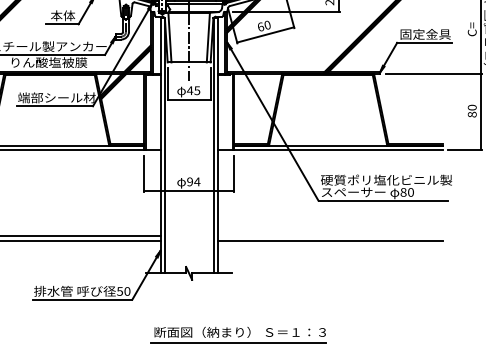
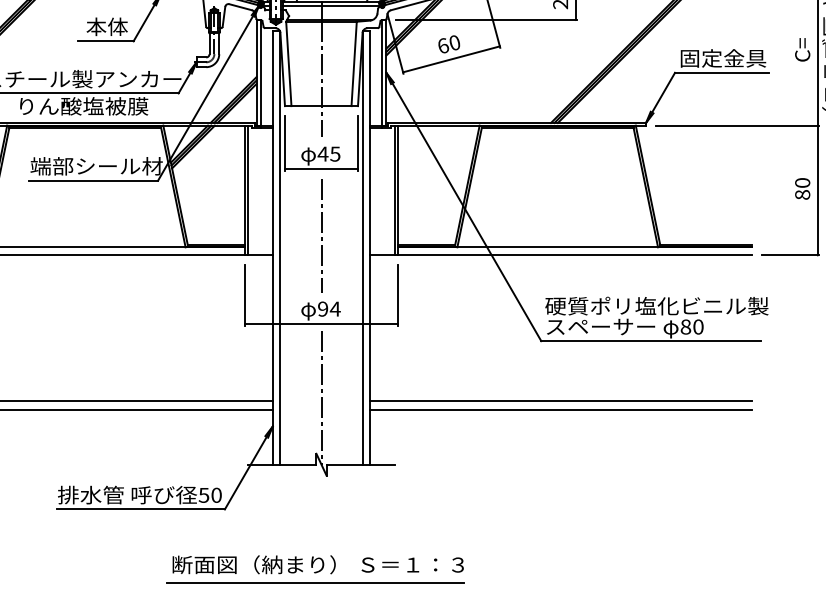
line: (189, 138) -> (322, 235), added
line: (189, 234) -> (322, 398), added
line: (329, 236) -> (559, 401), added
part: (238, 334) -> (315, 568), moved

